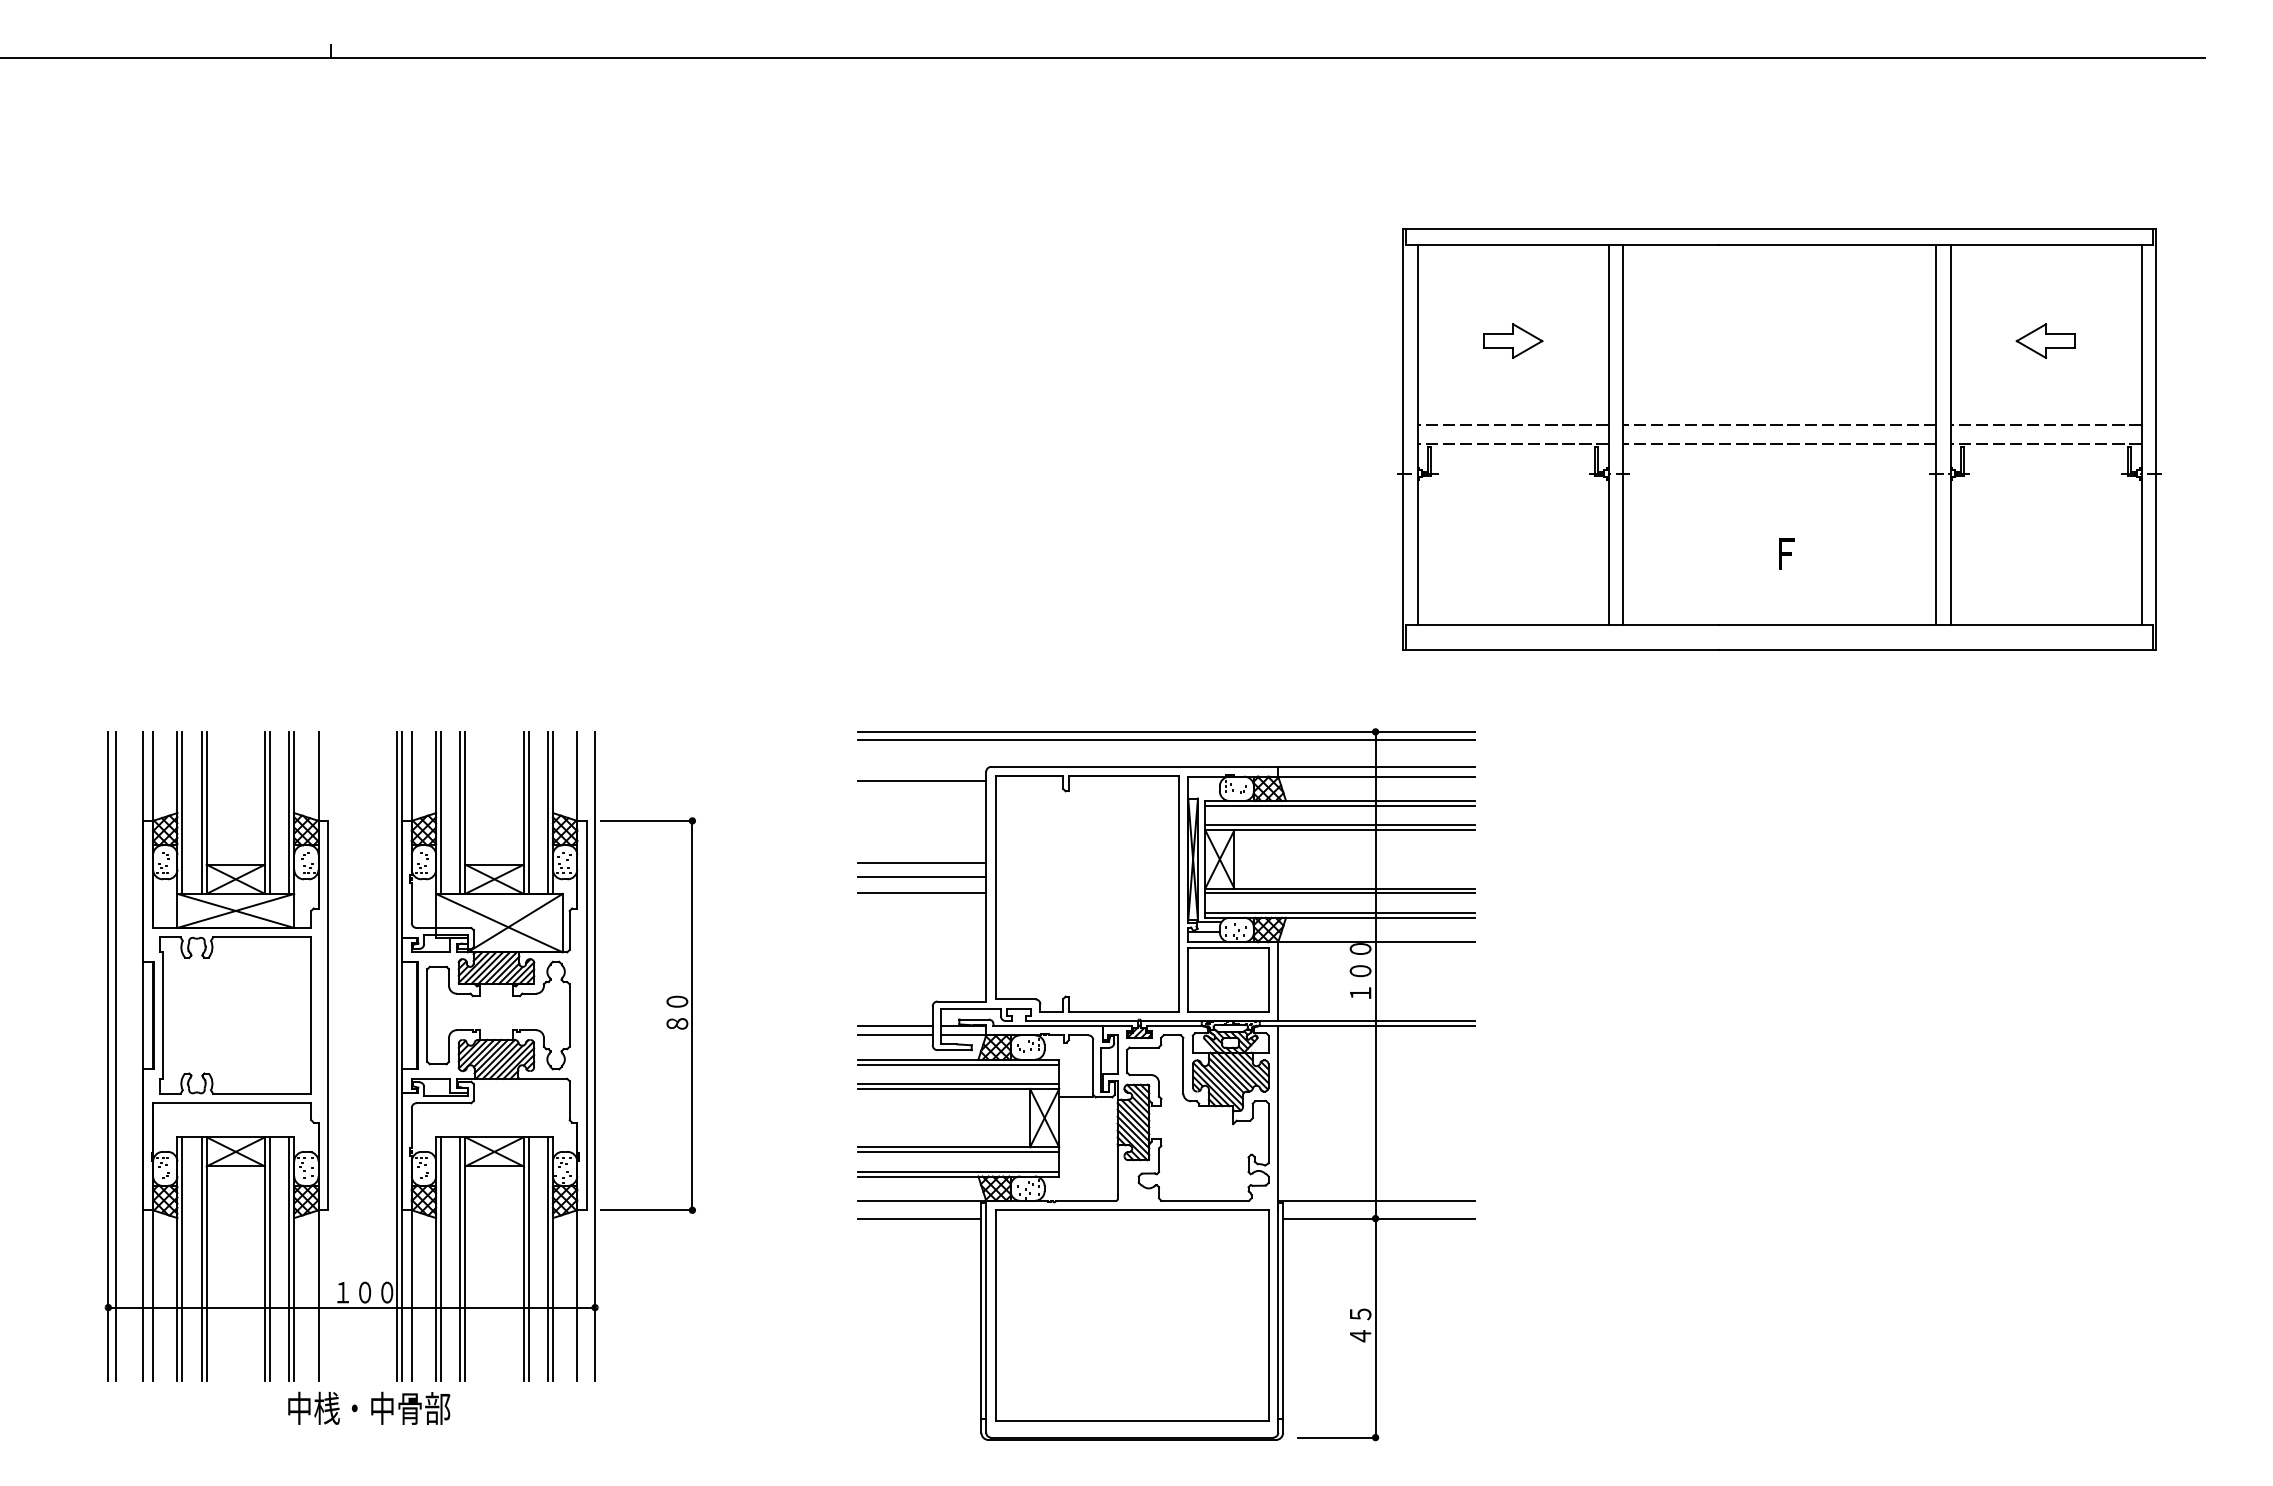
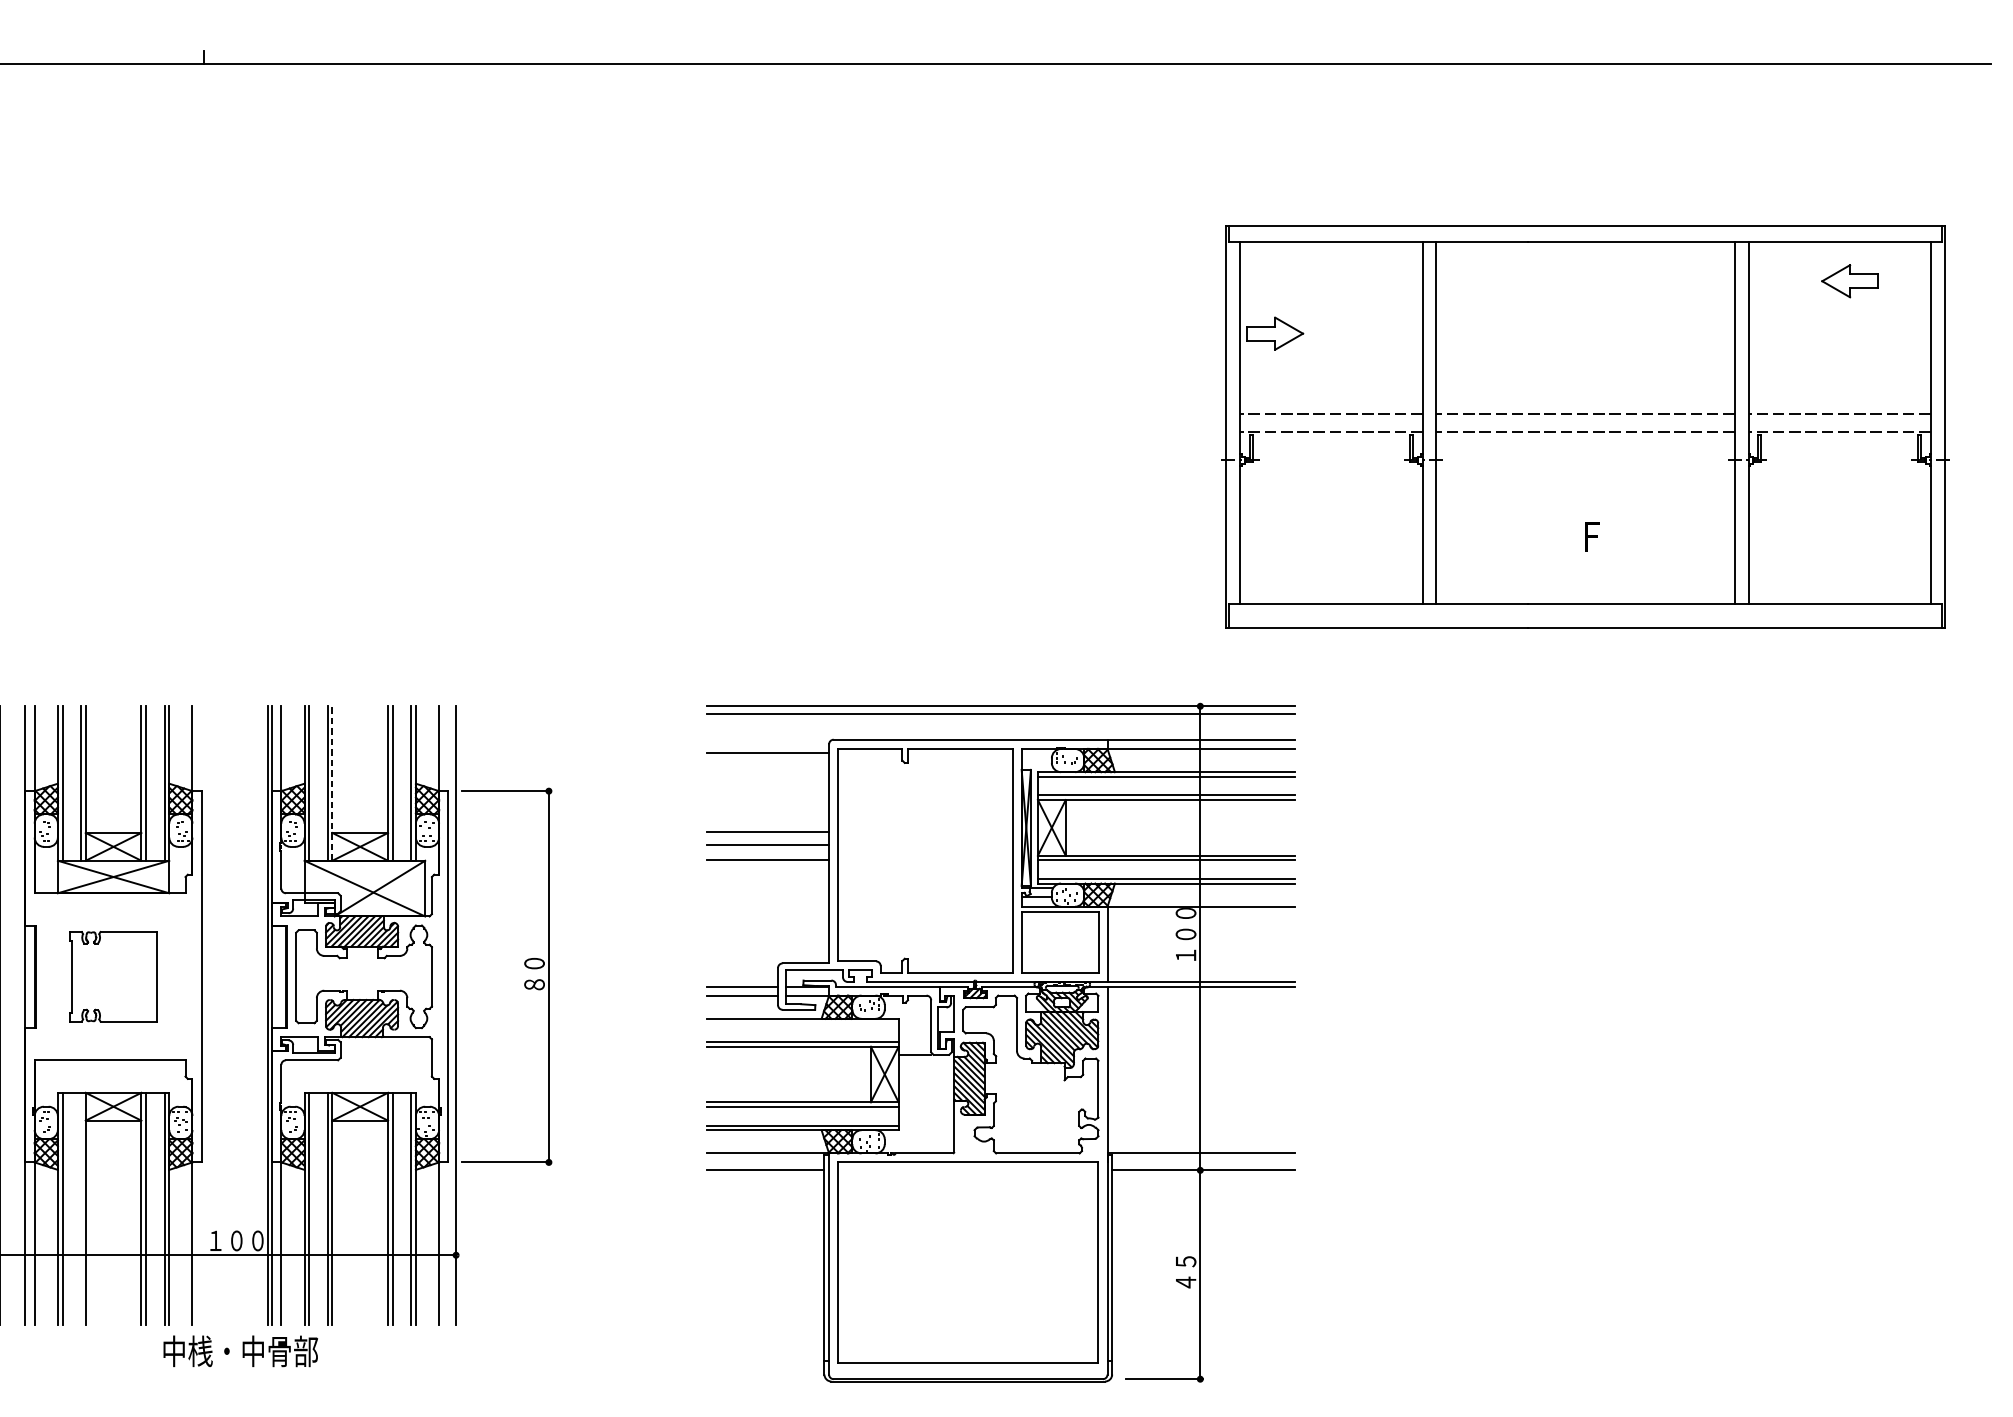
part: (1513, 340) -> (1275, 333), moved
part: (2045, 340) -> (1849, 280), moved
line: (465, 812) -> (332, 783), solid -> dashed
part: (235, 1015) -> (113, 976), size x0.6
line: (958, 1064) -> (802, 1023), removed
line: (201, 1258) -> (80, 1208), removed

